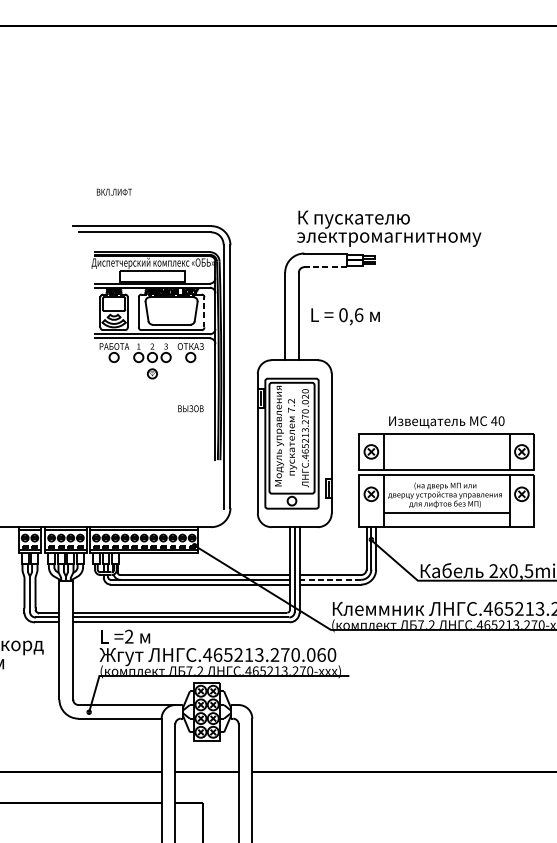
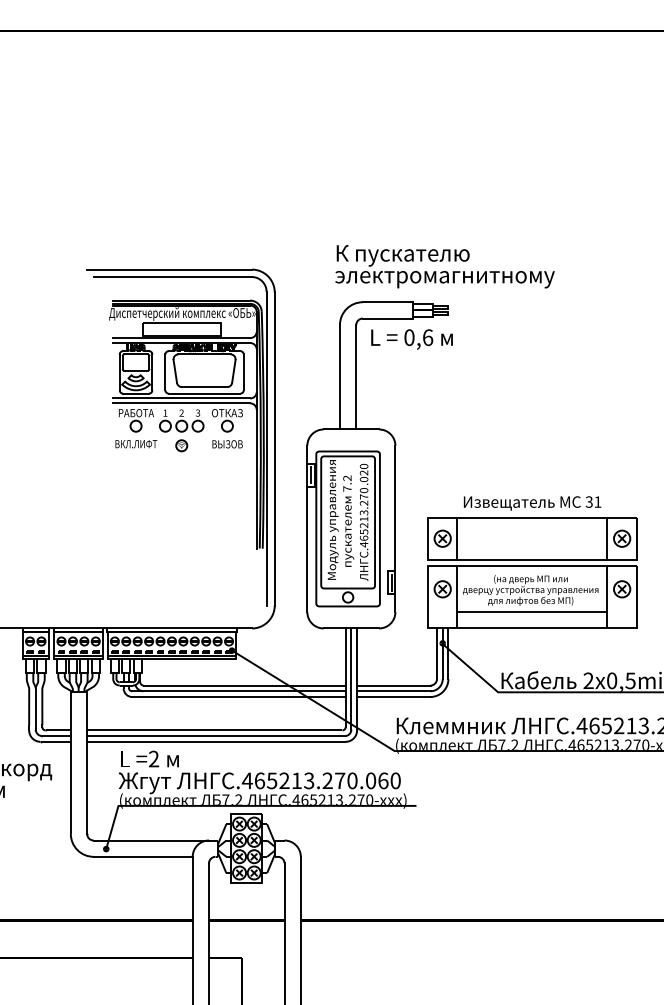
text: (114, 192) -> (136, 444), moved
text: (388, 228) -> (444, 266), moved
line: (325, 267) -> (387, 318), dashed -> solid
line: (204, 312) -> (243, 372), dashed -> solid
text: (345, 316) -> (411, 339), moved
text: (190, 408) -> (227, 444), moved
text: (497, 420) -> (593, 501), 40 -> 31
line: (330, 580) -> (393, 691), dashed -> solid

